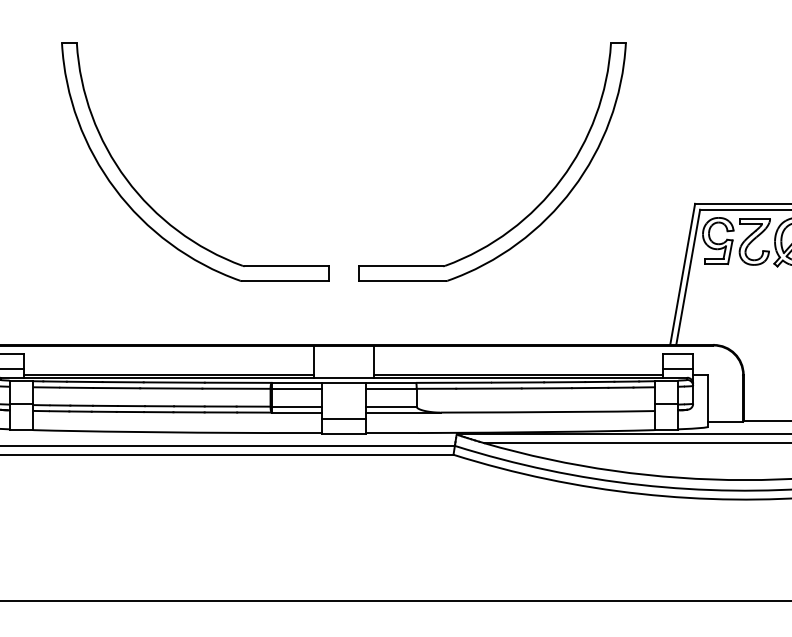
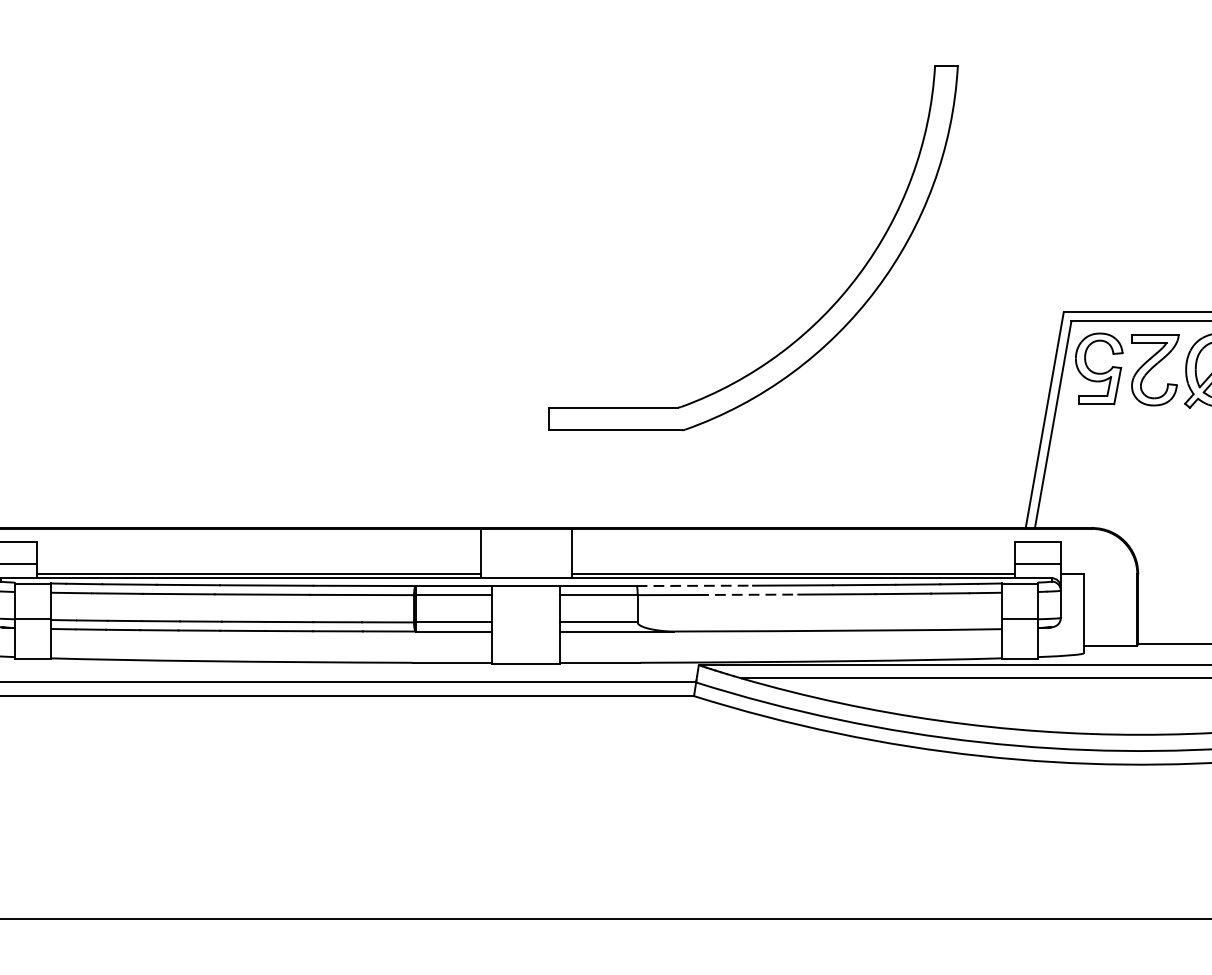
part: (150, 205) -> (230, 314), removed
line: (453, 382) -> (694, 585), solid -> dashed
line: (488, 388) -> (747, 594), solid -> dashed
line: (343, 419) -> (525, 642), removed

